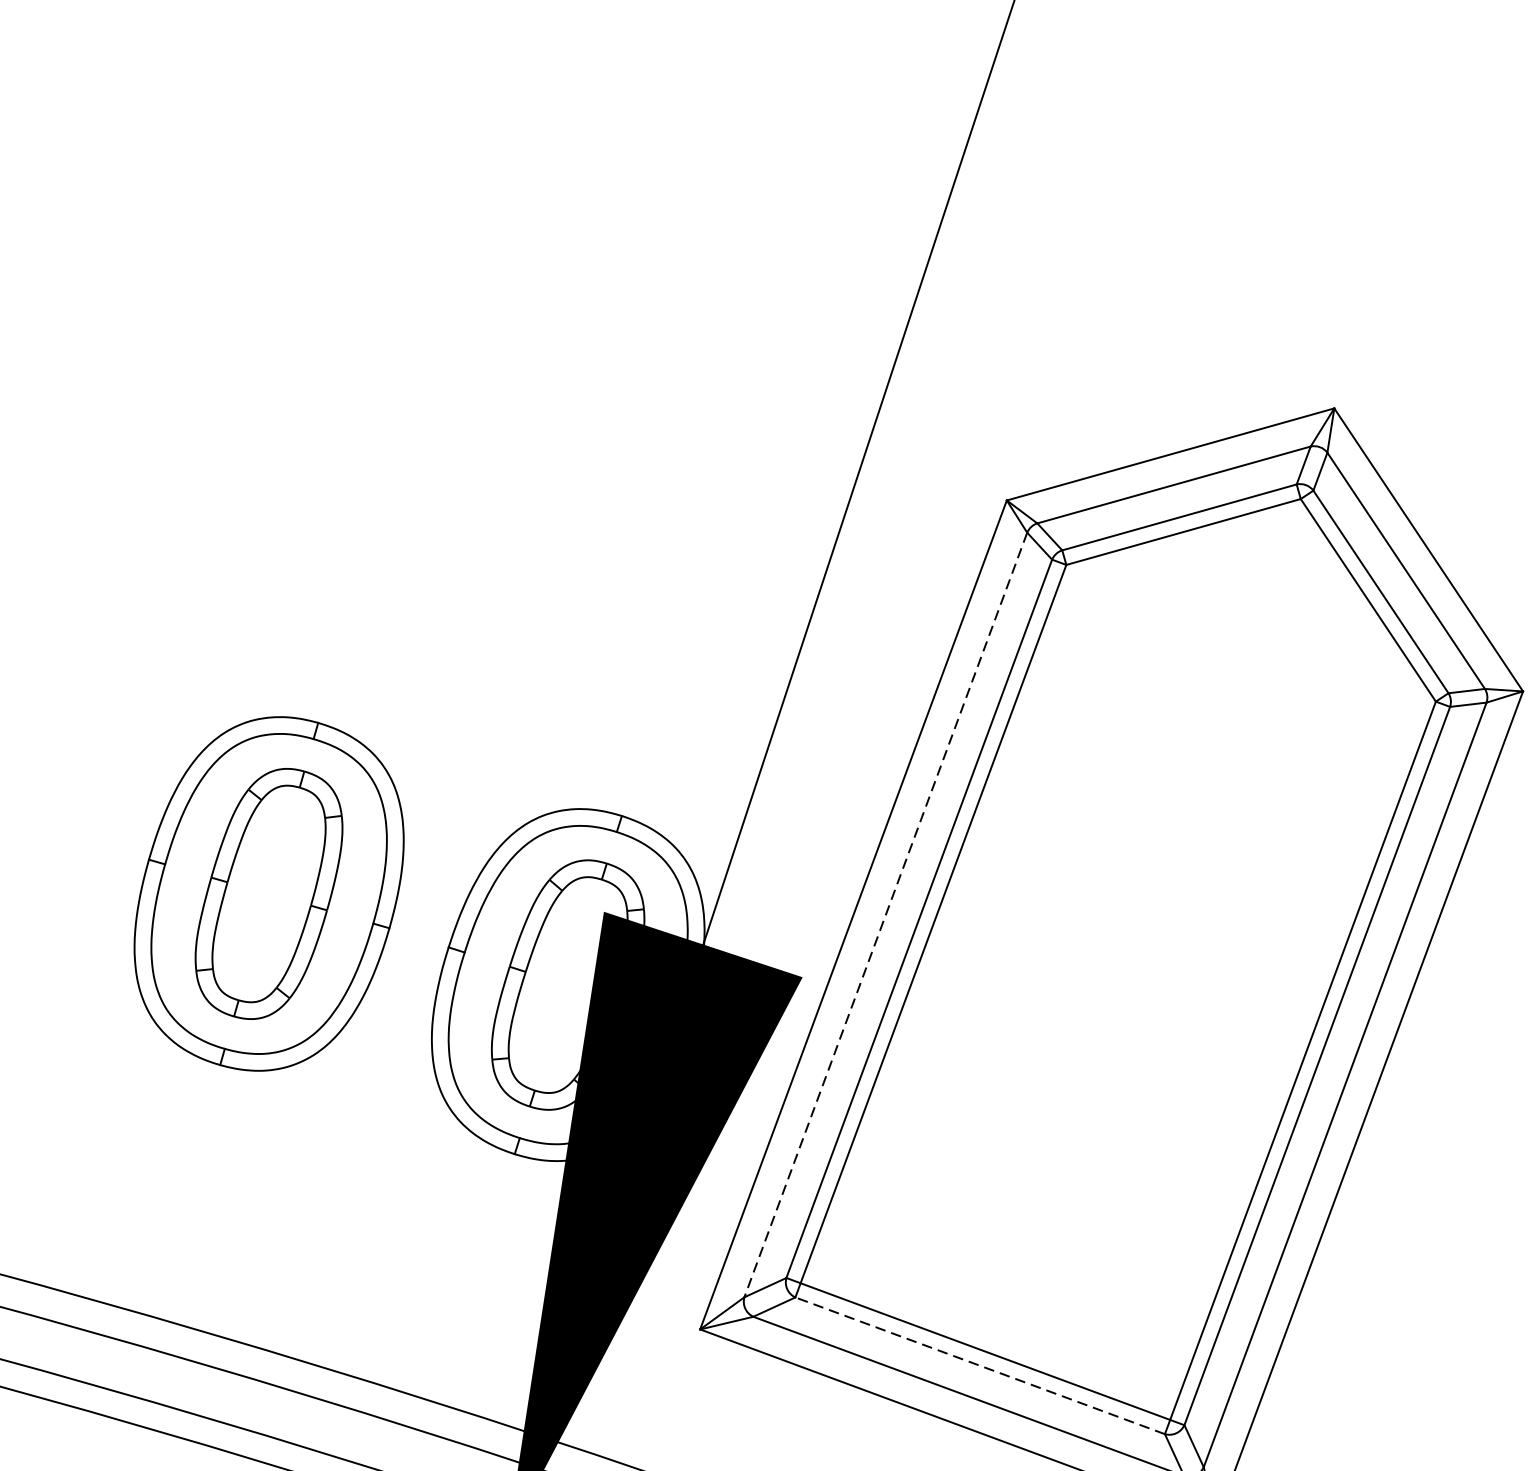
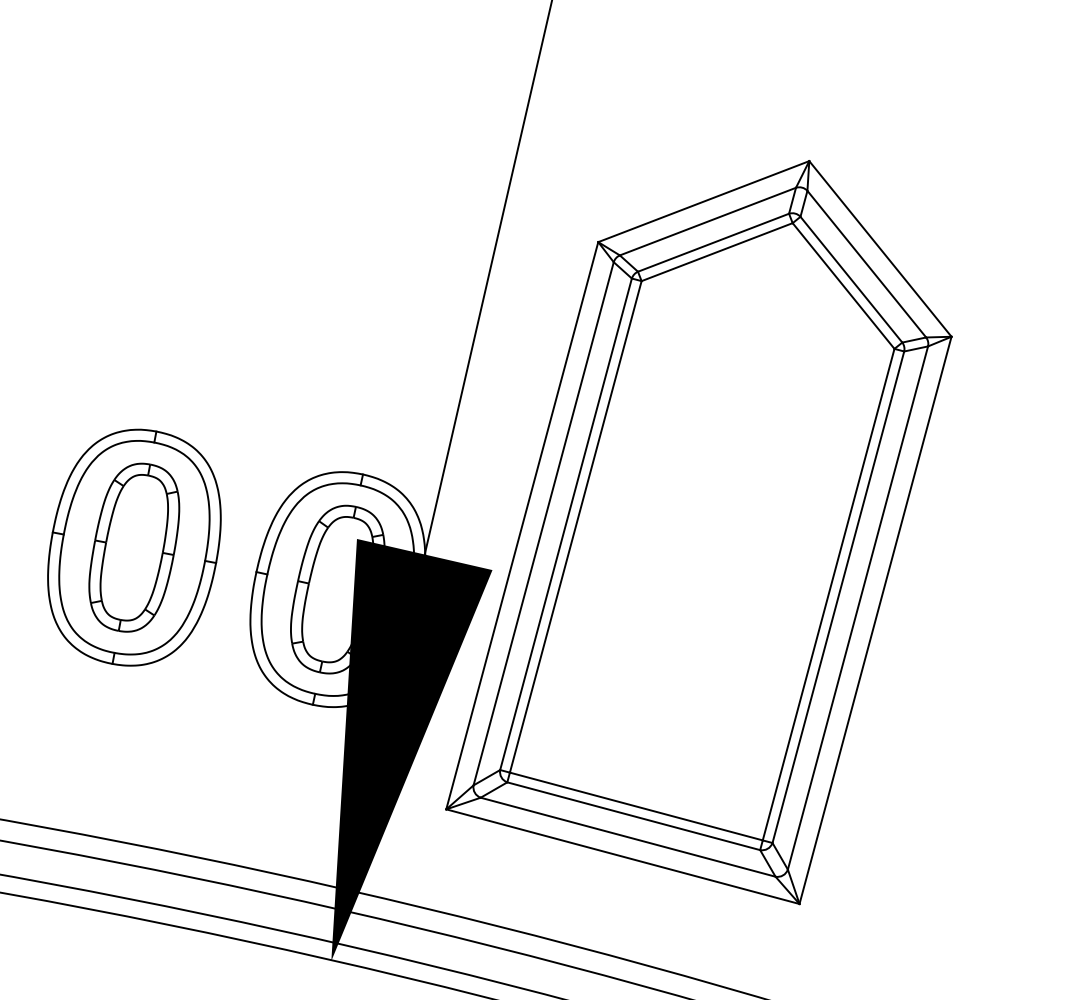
line: (885, 914) -> (543, 523), dashed -> solid
line: (979, 1366) -> (633, 816), dashed -> solid

